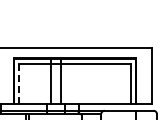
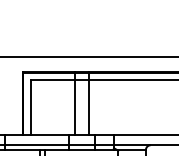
line: (19, 84) -> (30, 108), dashed -> solid

